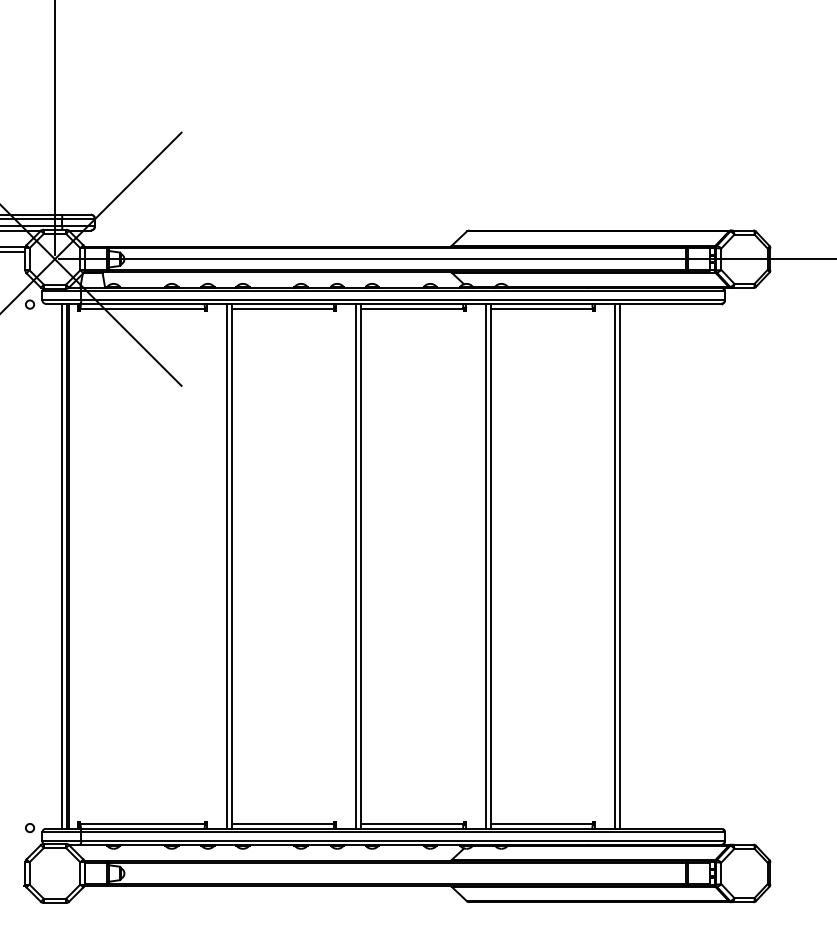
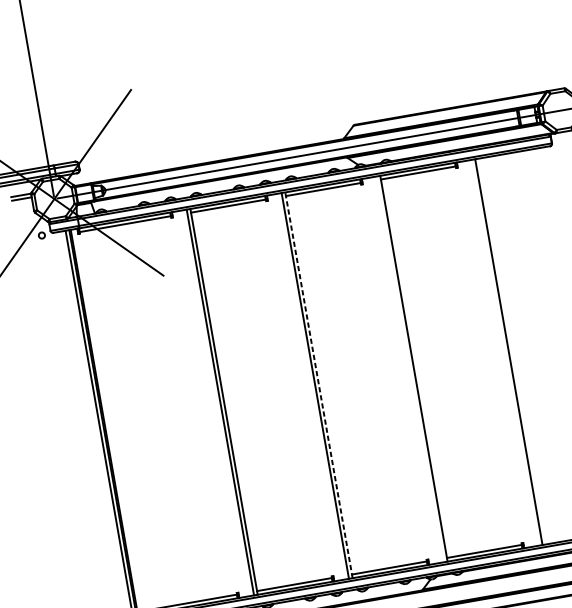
line: (485, 565) -> (410, 368), removed
line: (614, 565) -> (504, 352), removed
line: (361, 566) -> (319, 385), solid -> dashed

